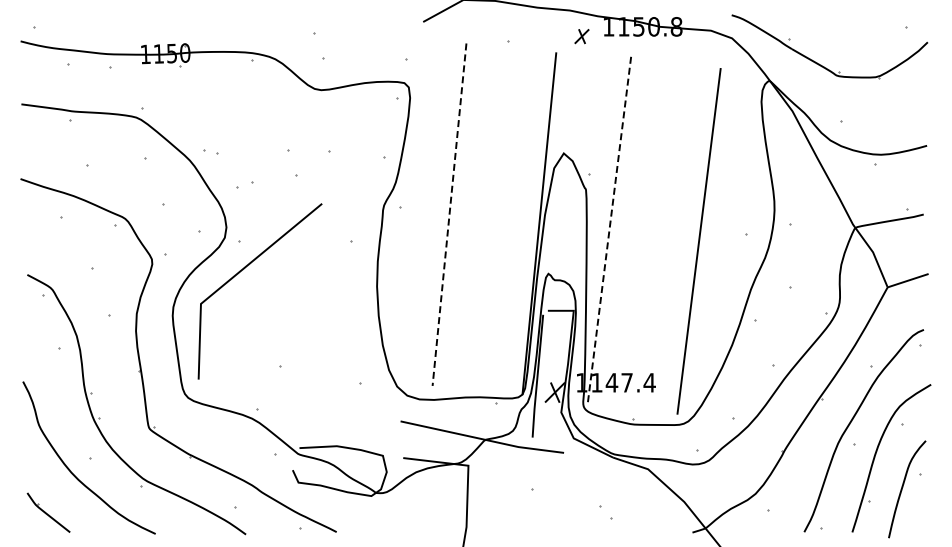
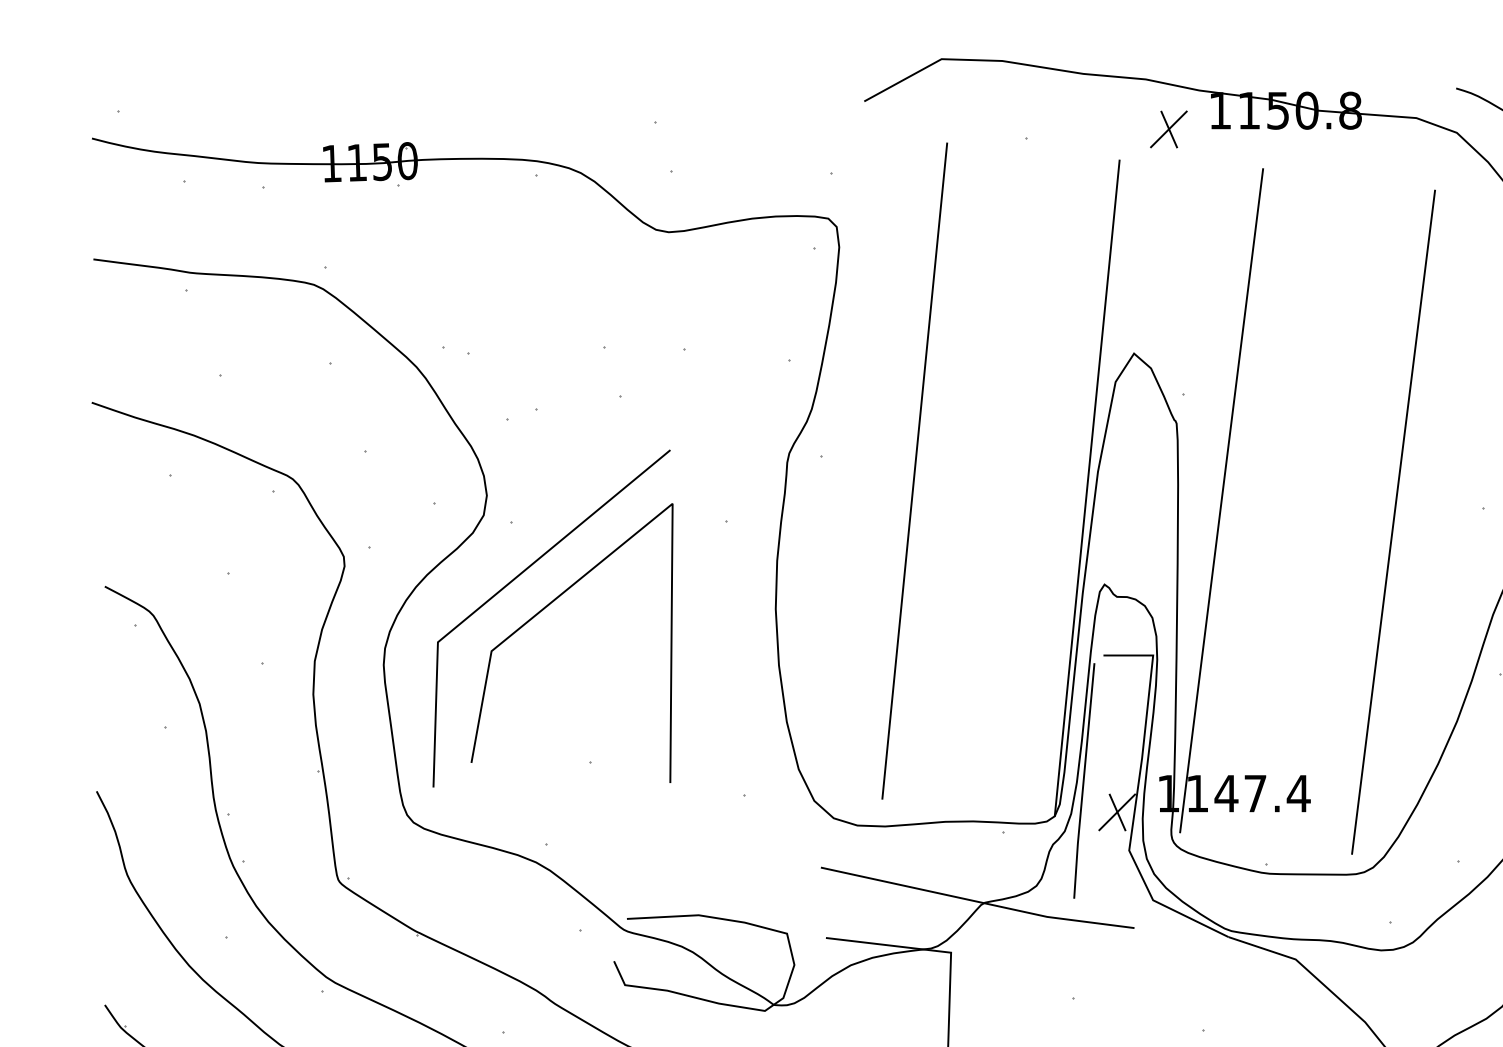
part: (581, 36) -> (1167, 129), size x1.43
line: (449, 215) -> (914, 472), dashed -> solid
line: (609, 230) -> (1221, 501), dashed -> solid
line: (255, 288) -> (542, 612), added

